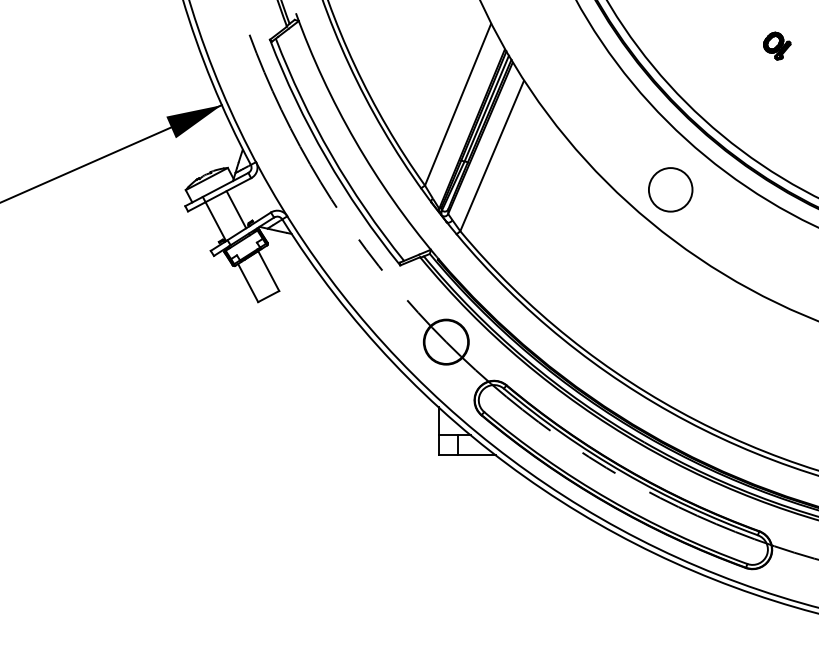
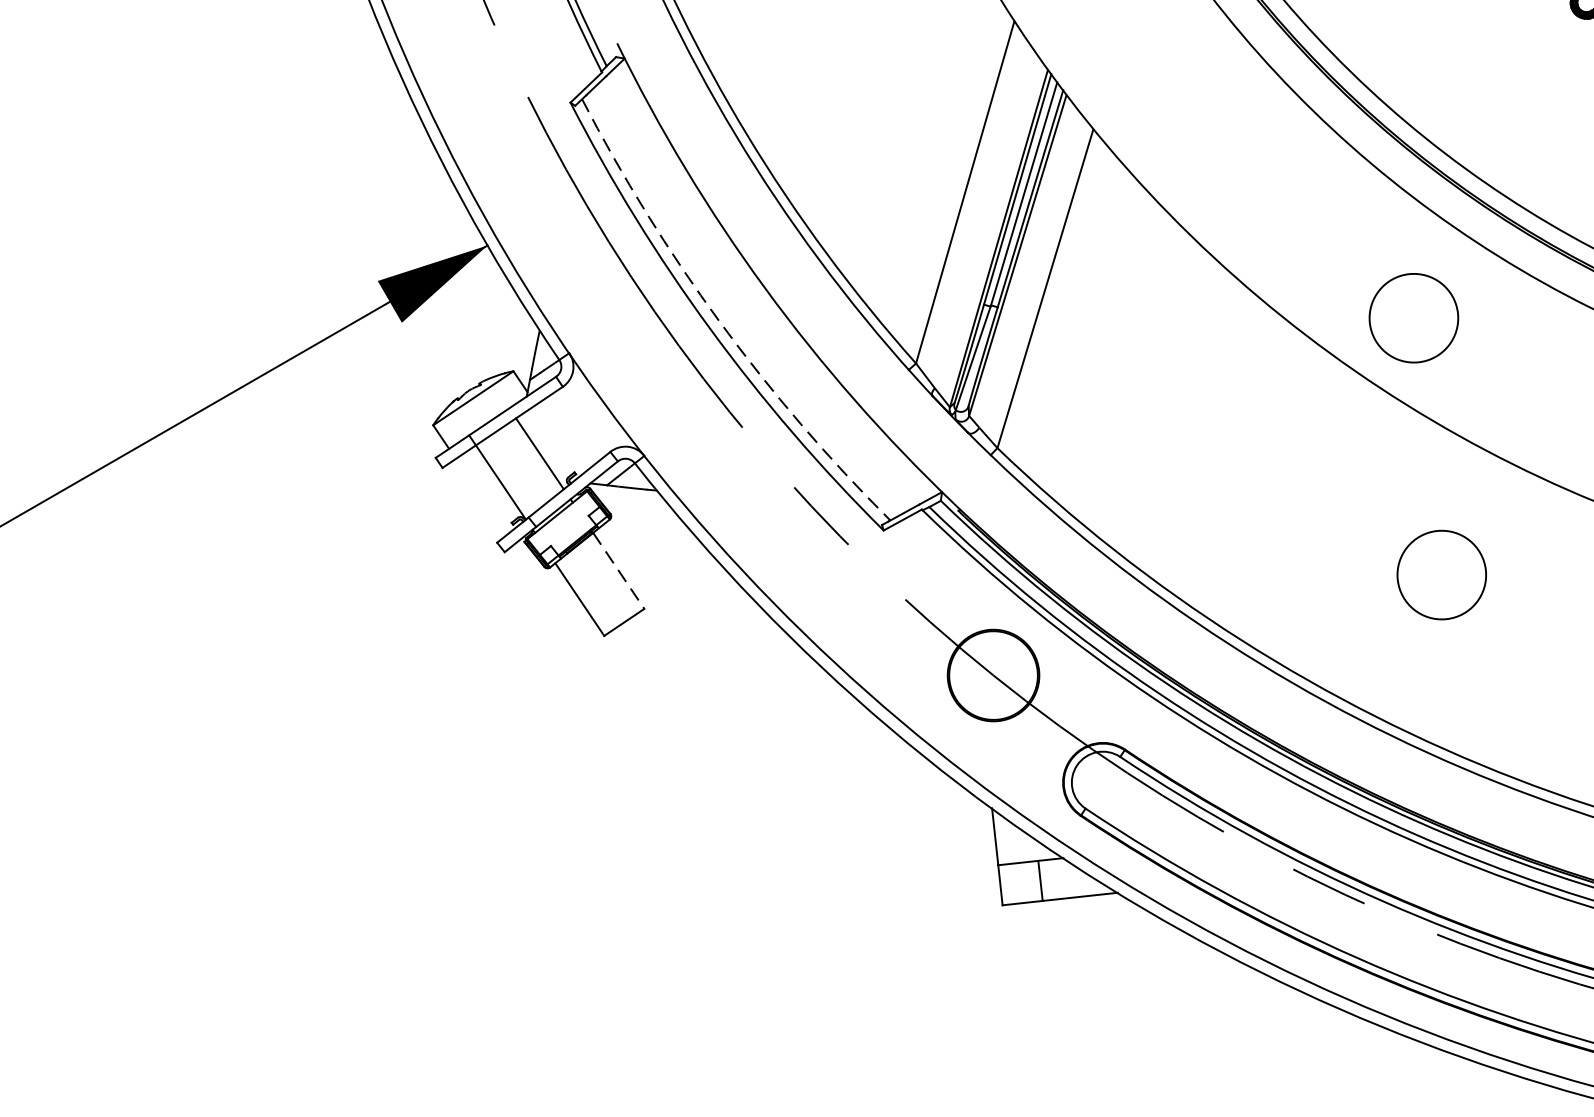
arc: (331, 154) -> (720, 321), solid -> dashed
line: (268, 271) -> (618, 571), solid -> dashed
circle: (670, 316) -> (1441, 574), added

